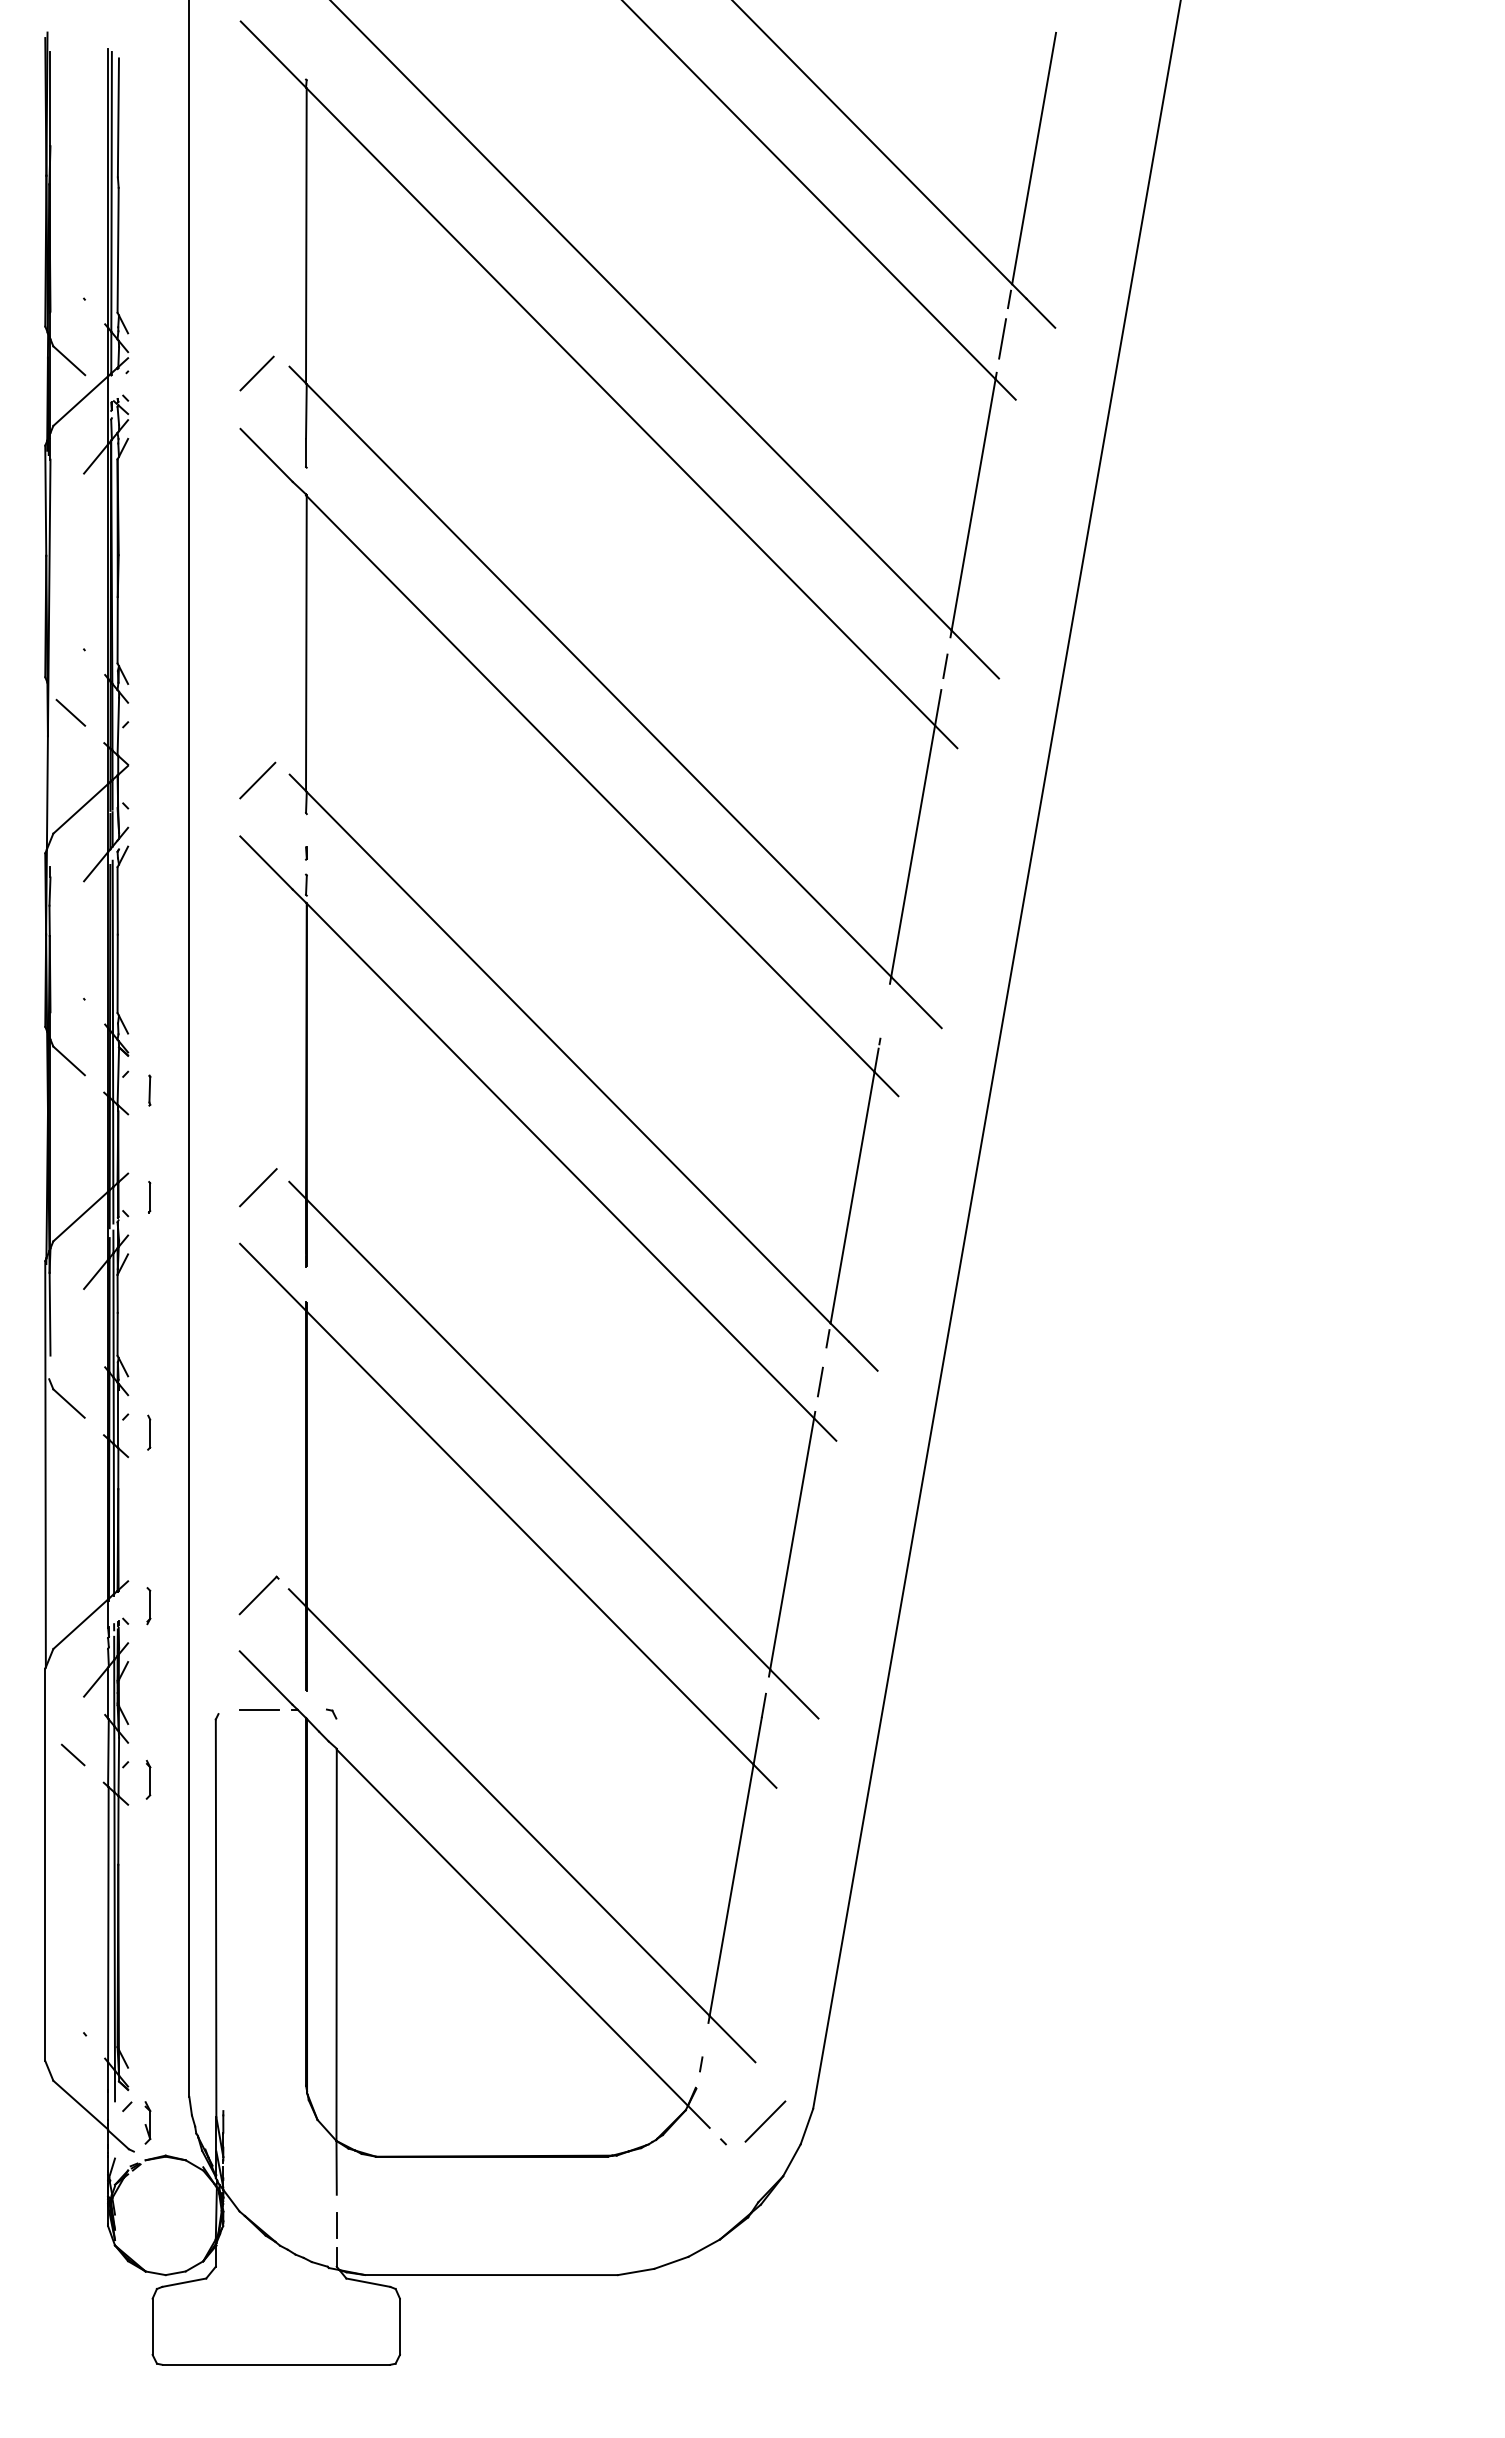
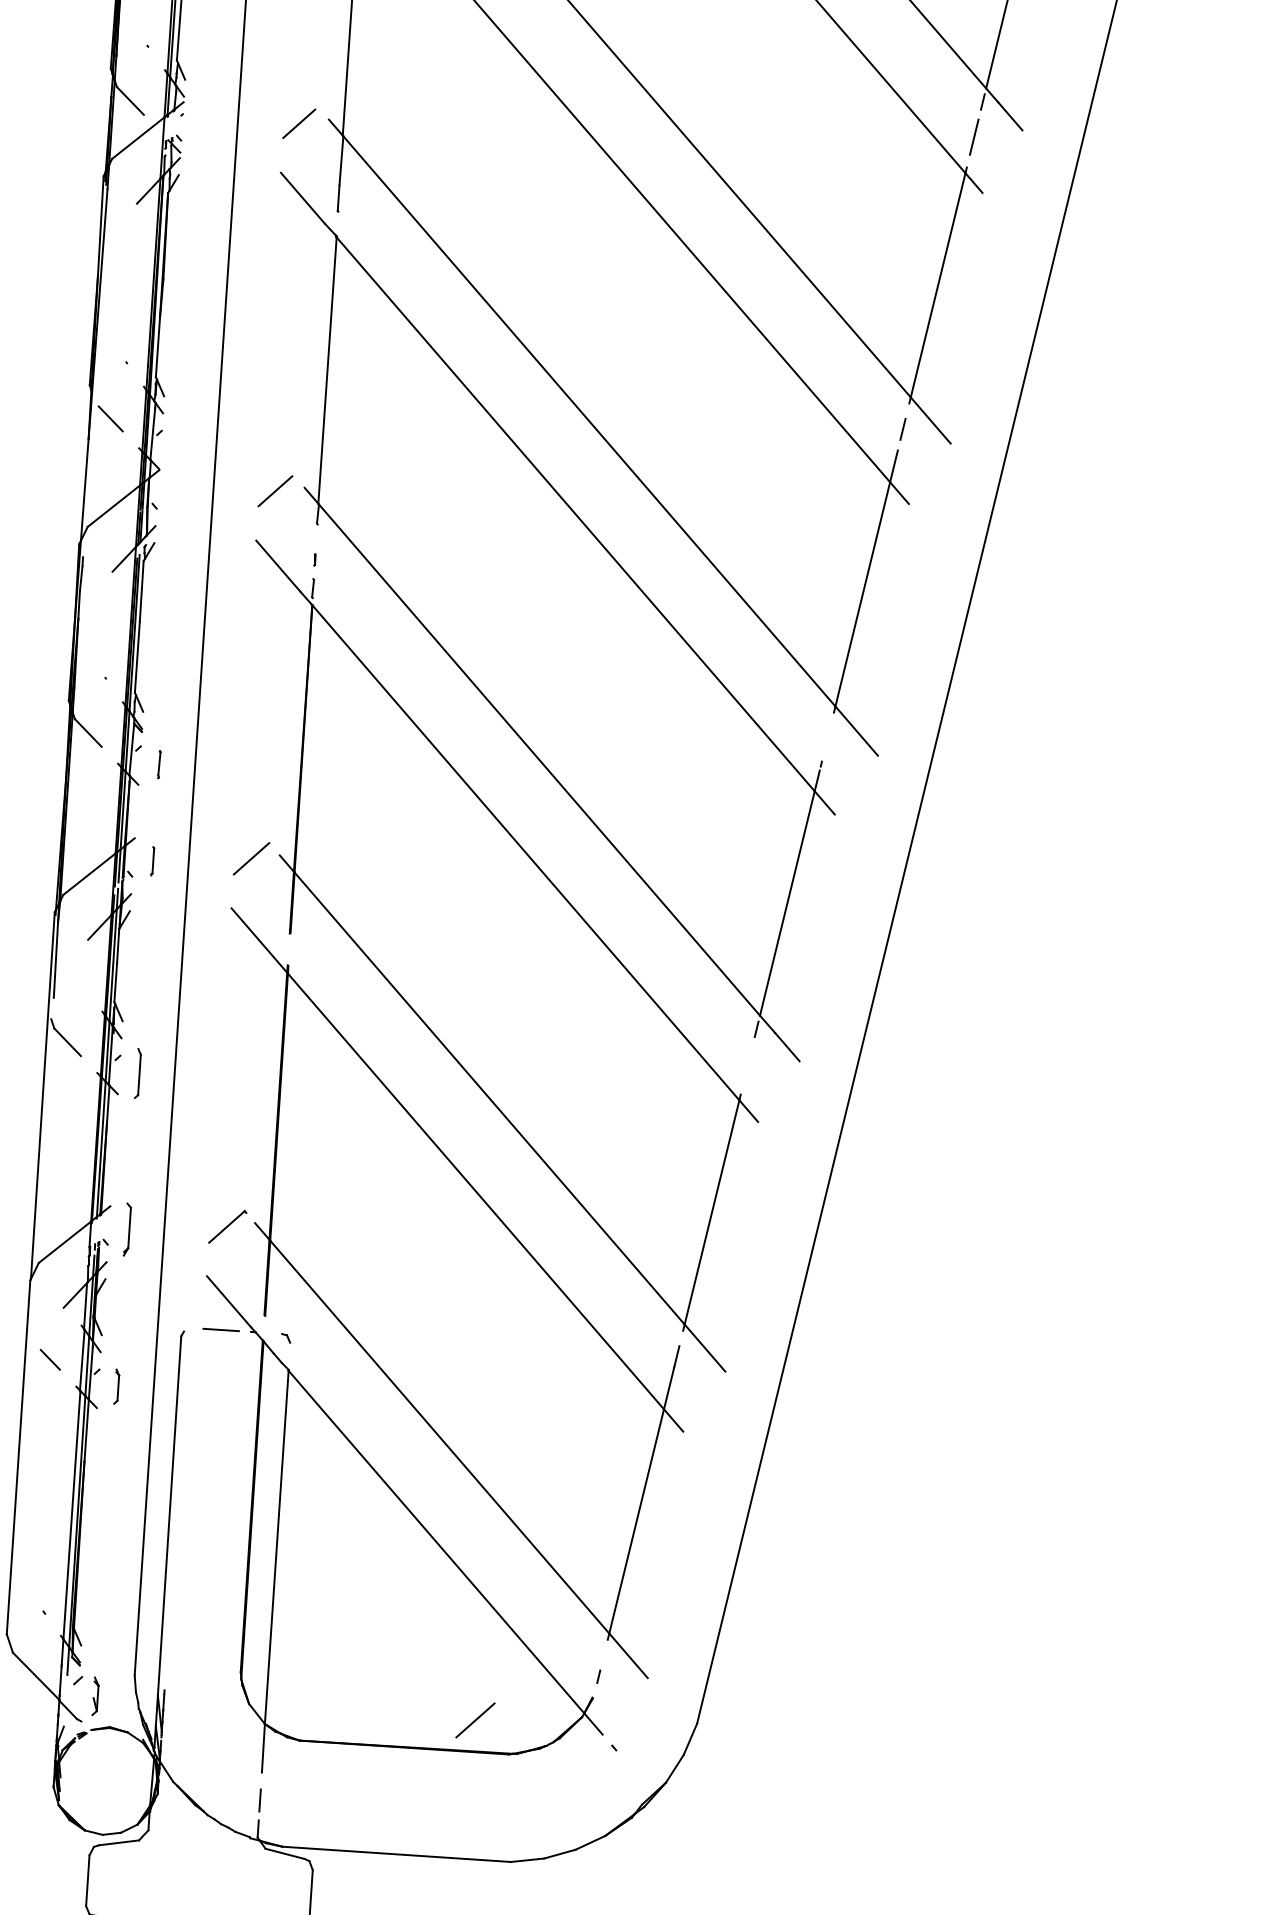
line: (819, 1381) -> (746, 1067), removed
part: (149, 1432) -> (138, 1073), size x1.6
part: (148, 1606) -> (127, 1230), size x1.6
line: (765, 2121) -> (475, 1720), moved

